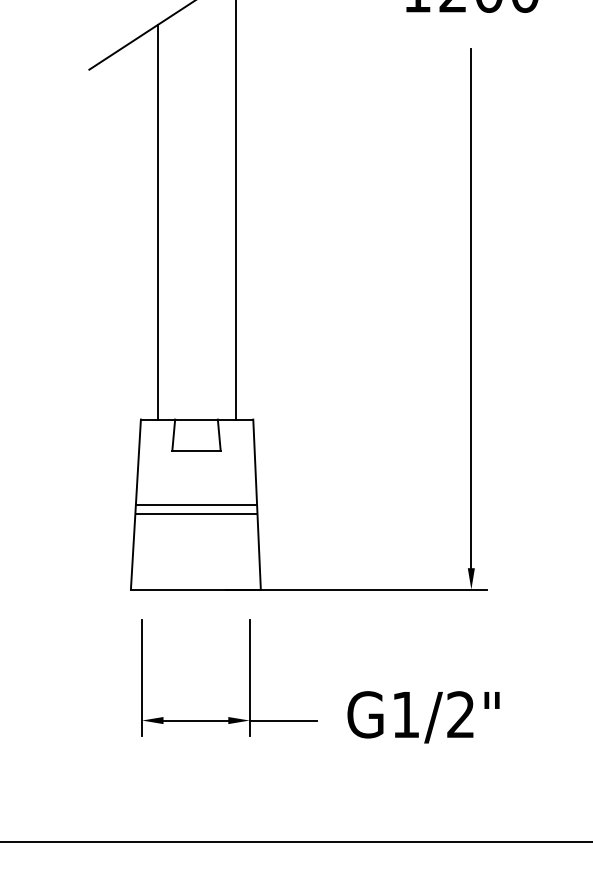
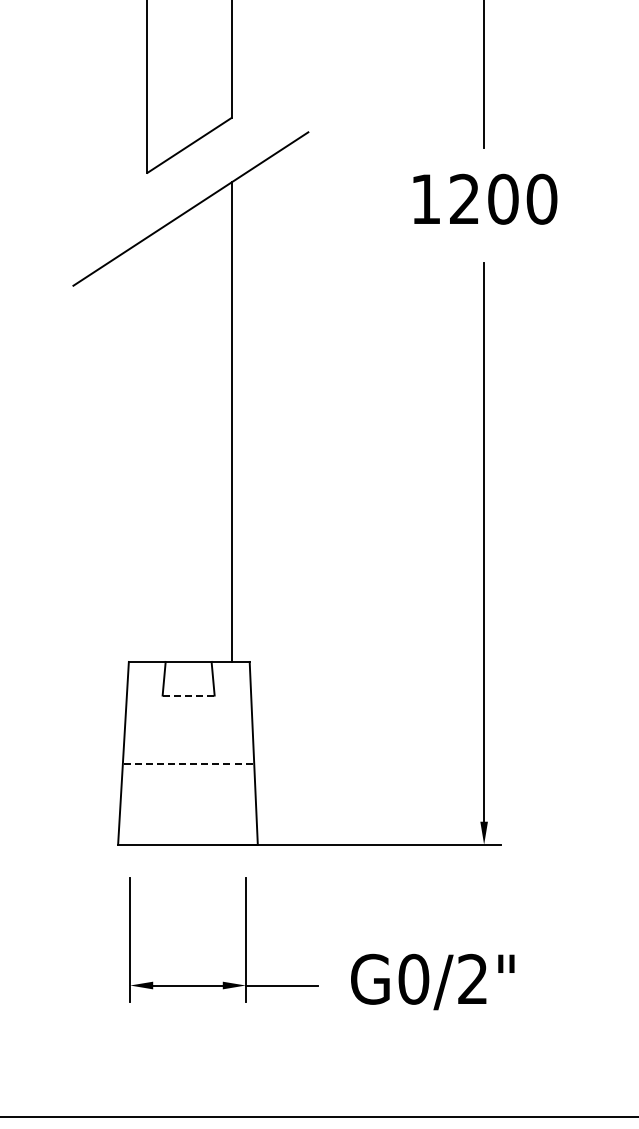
line: (158, 221) -> (147, 449), removed
line: (196, 450) -> (188, 695), solid -> dashed
line: (196, 504) -> (188, 753), removed
line: (197, 514) -> (189, 763), solid -> dashed
text: (405, 714) -> (413, 978), G1/2" -> G0/2"

